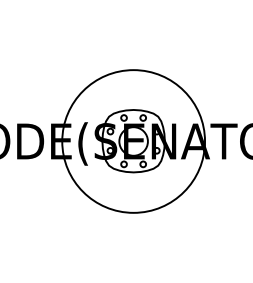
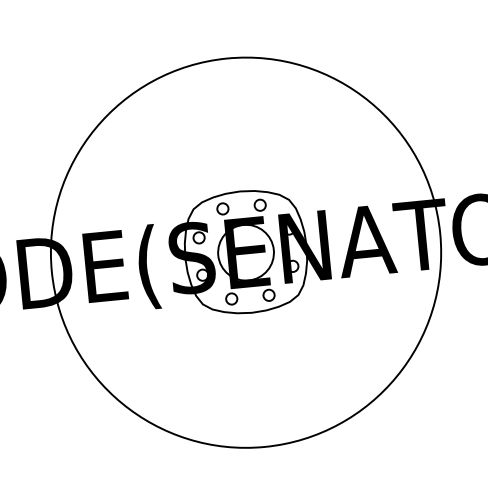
circle: (133, 141) -> (245, 252), size x1.4

